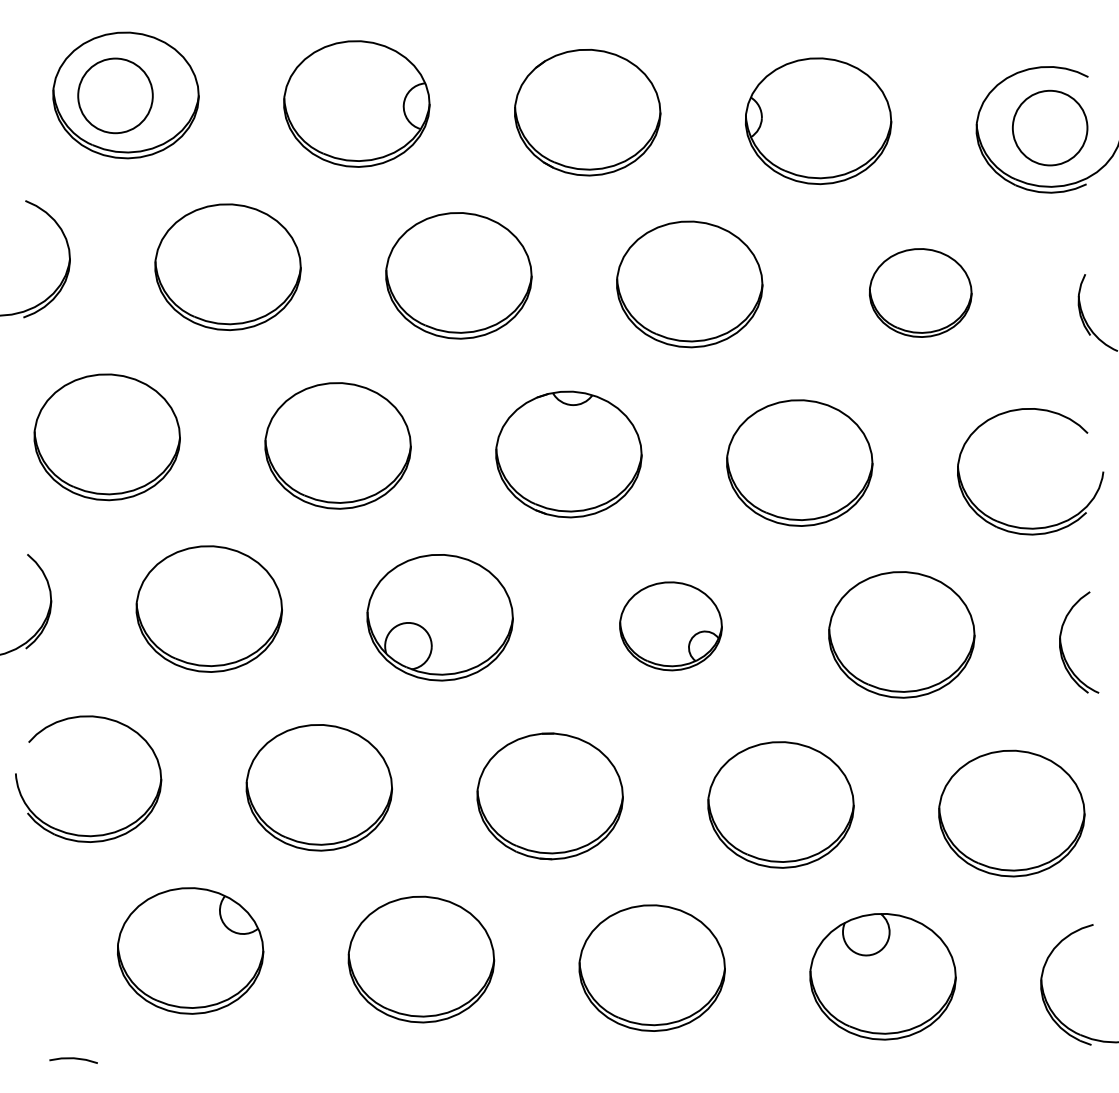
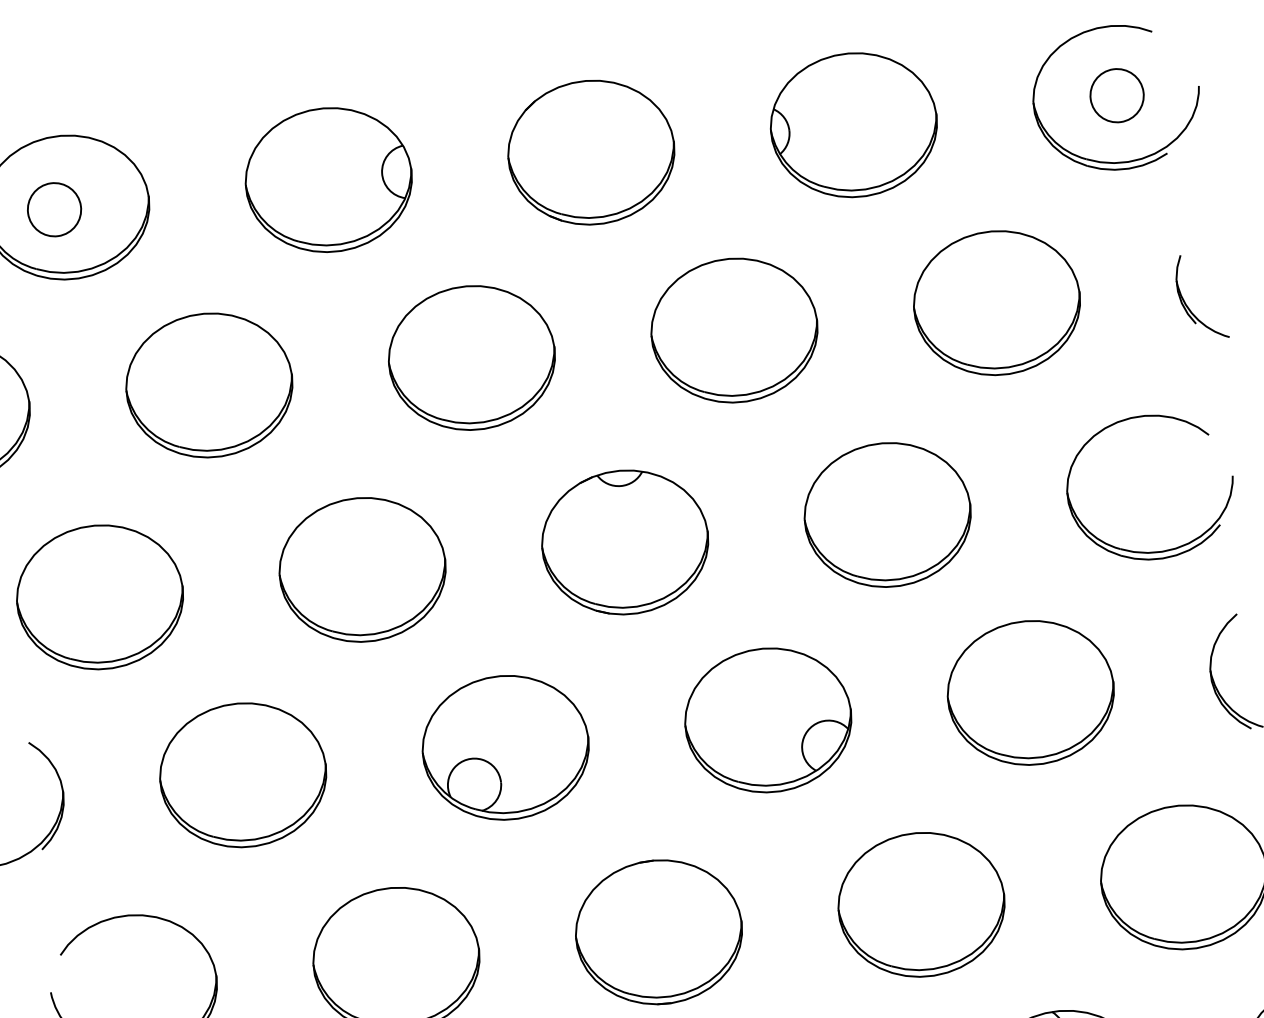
circle: (115, 95) -> (54, 209), size x0.62
circle: (1049, 127) -> (1116, 95), size x0.62
part: (920, 292) -> (996, 302), size x1.43
part: (670, 626) -> (767, 720), size x1.43

